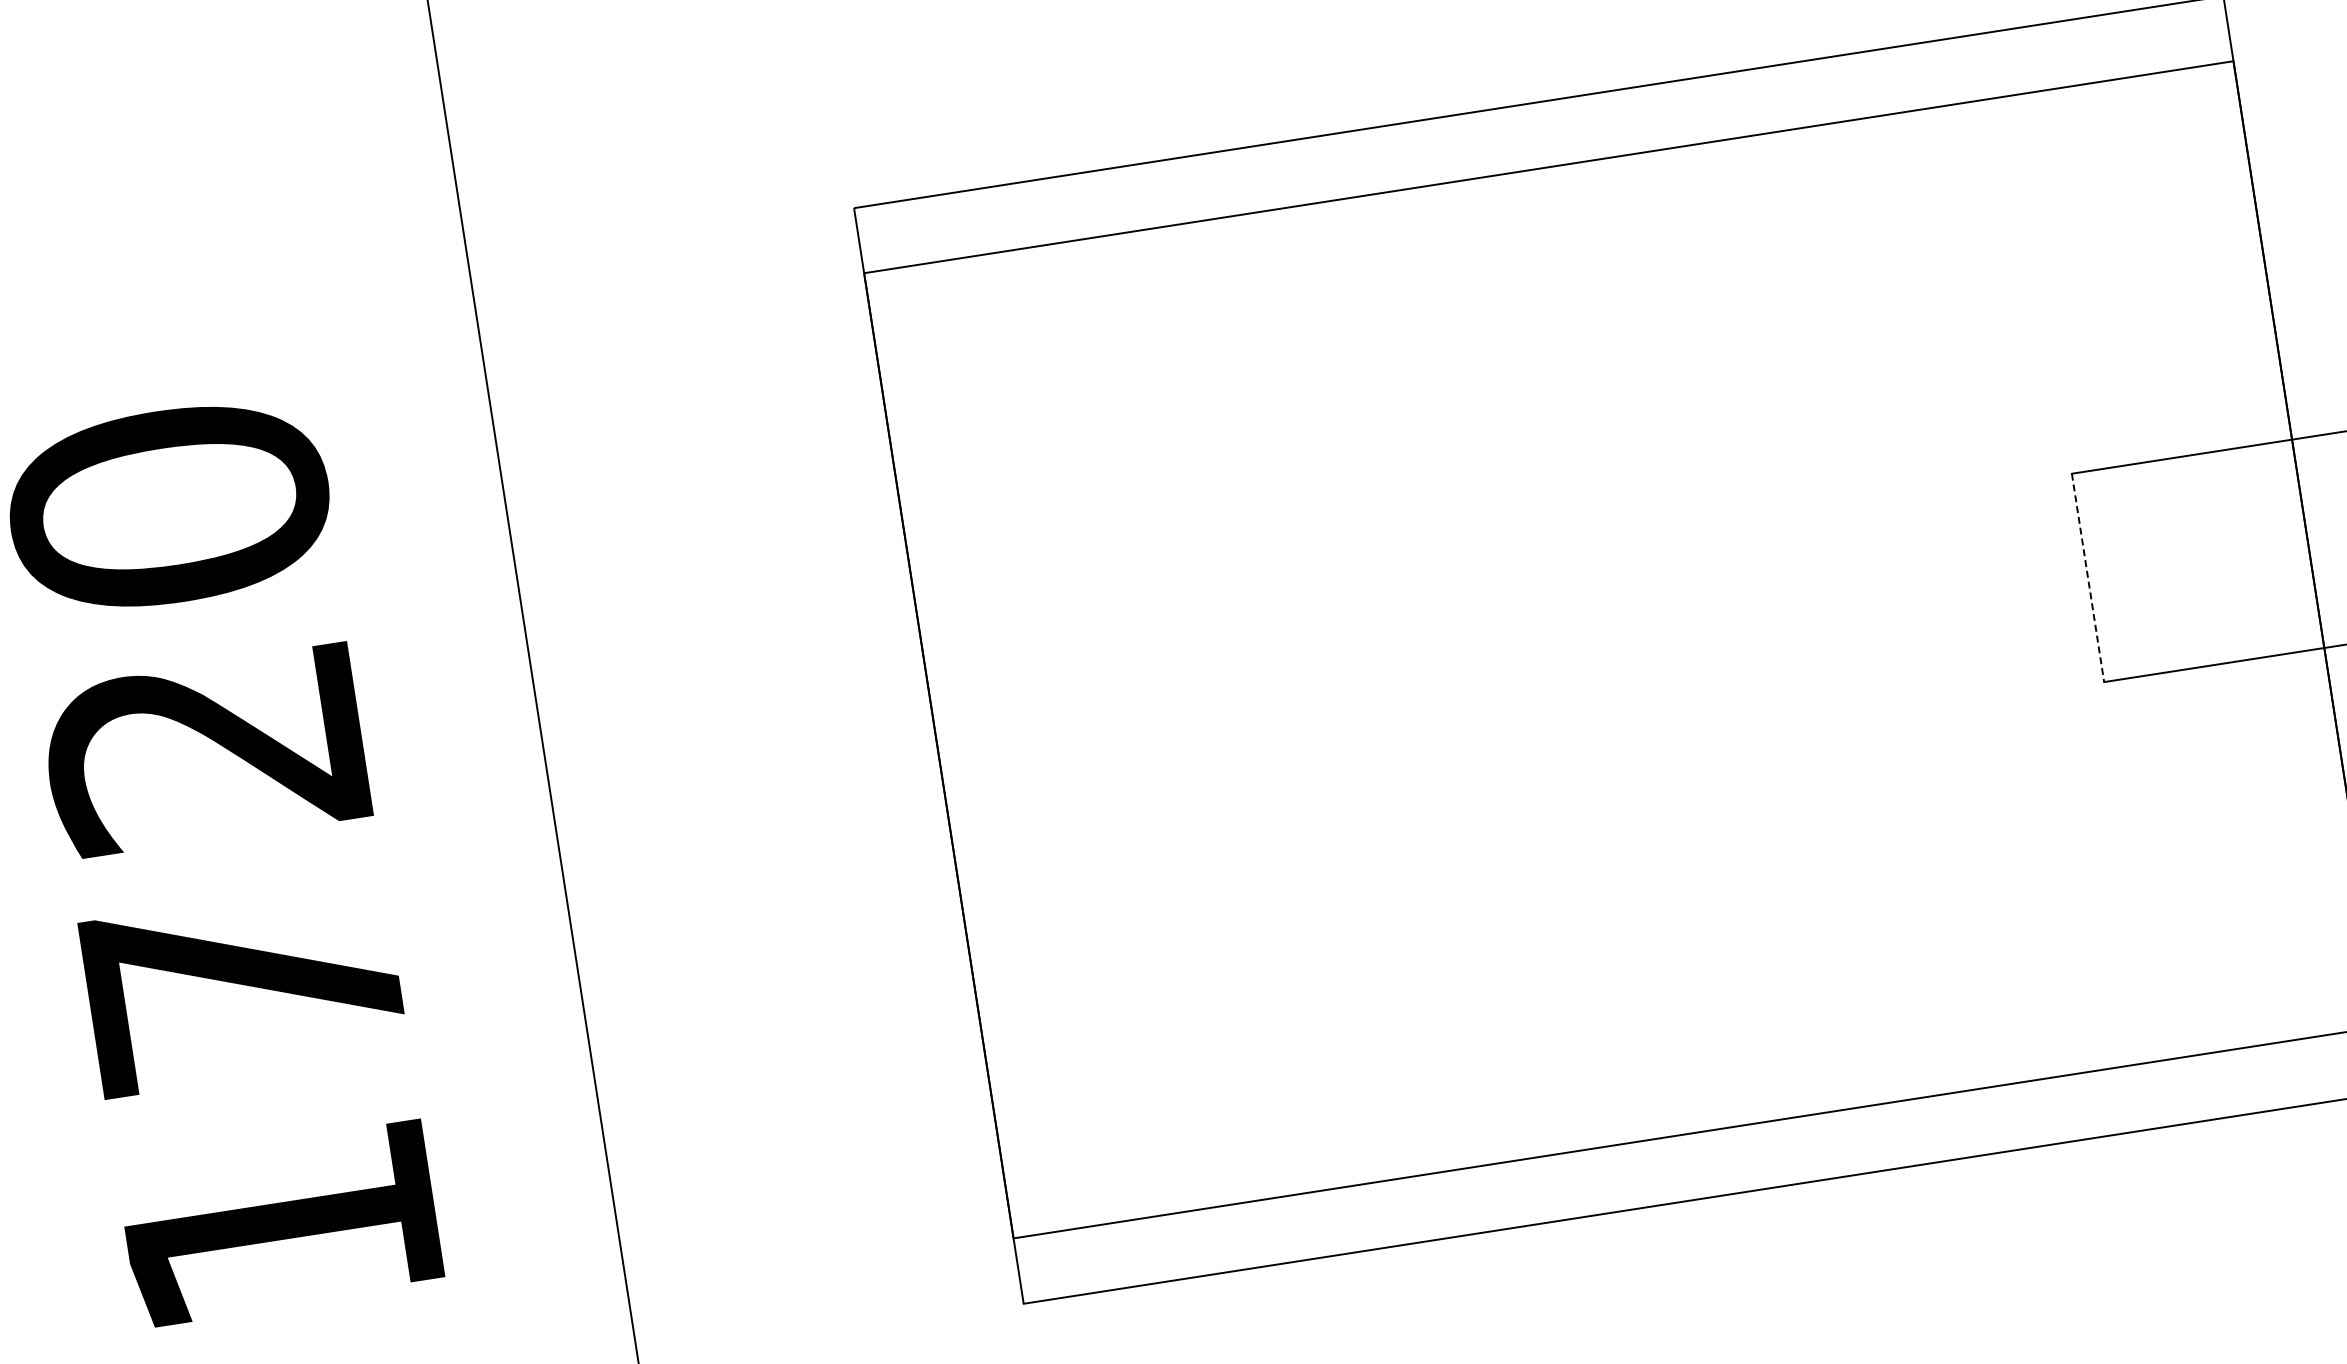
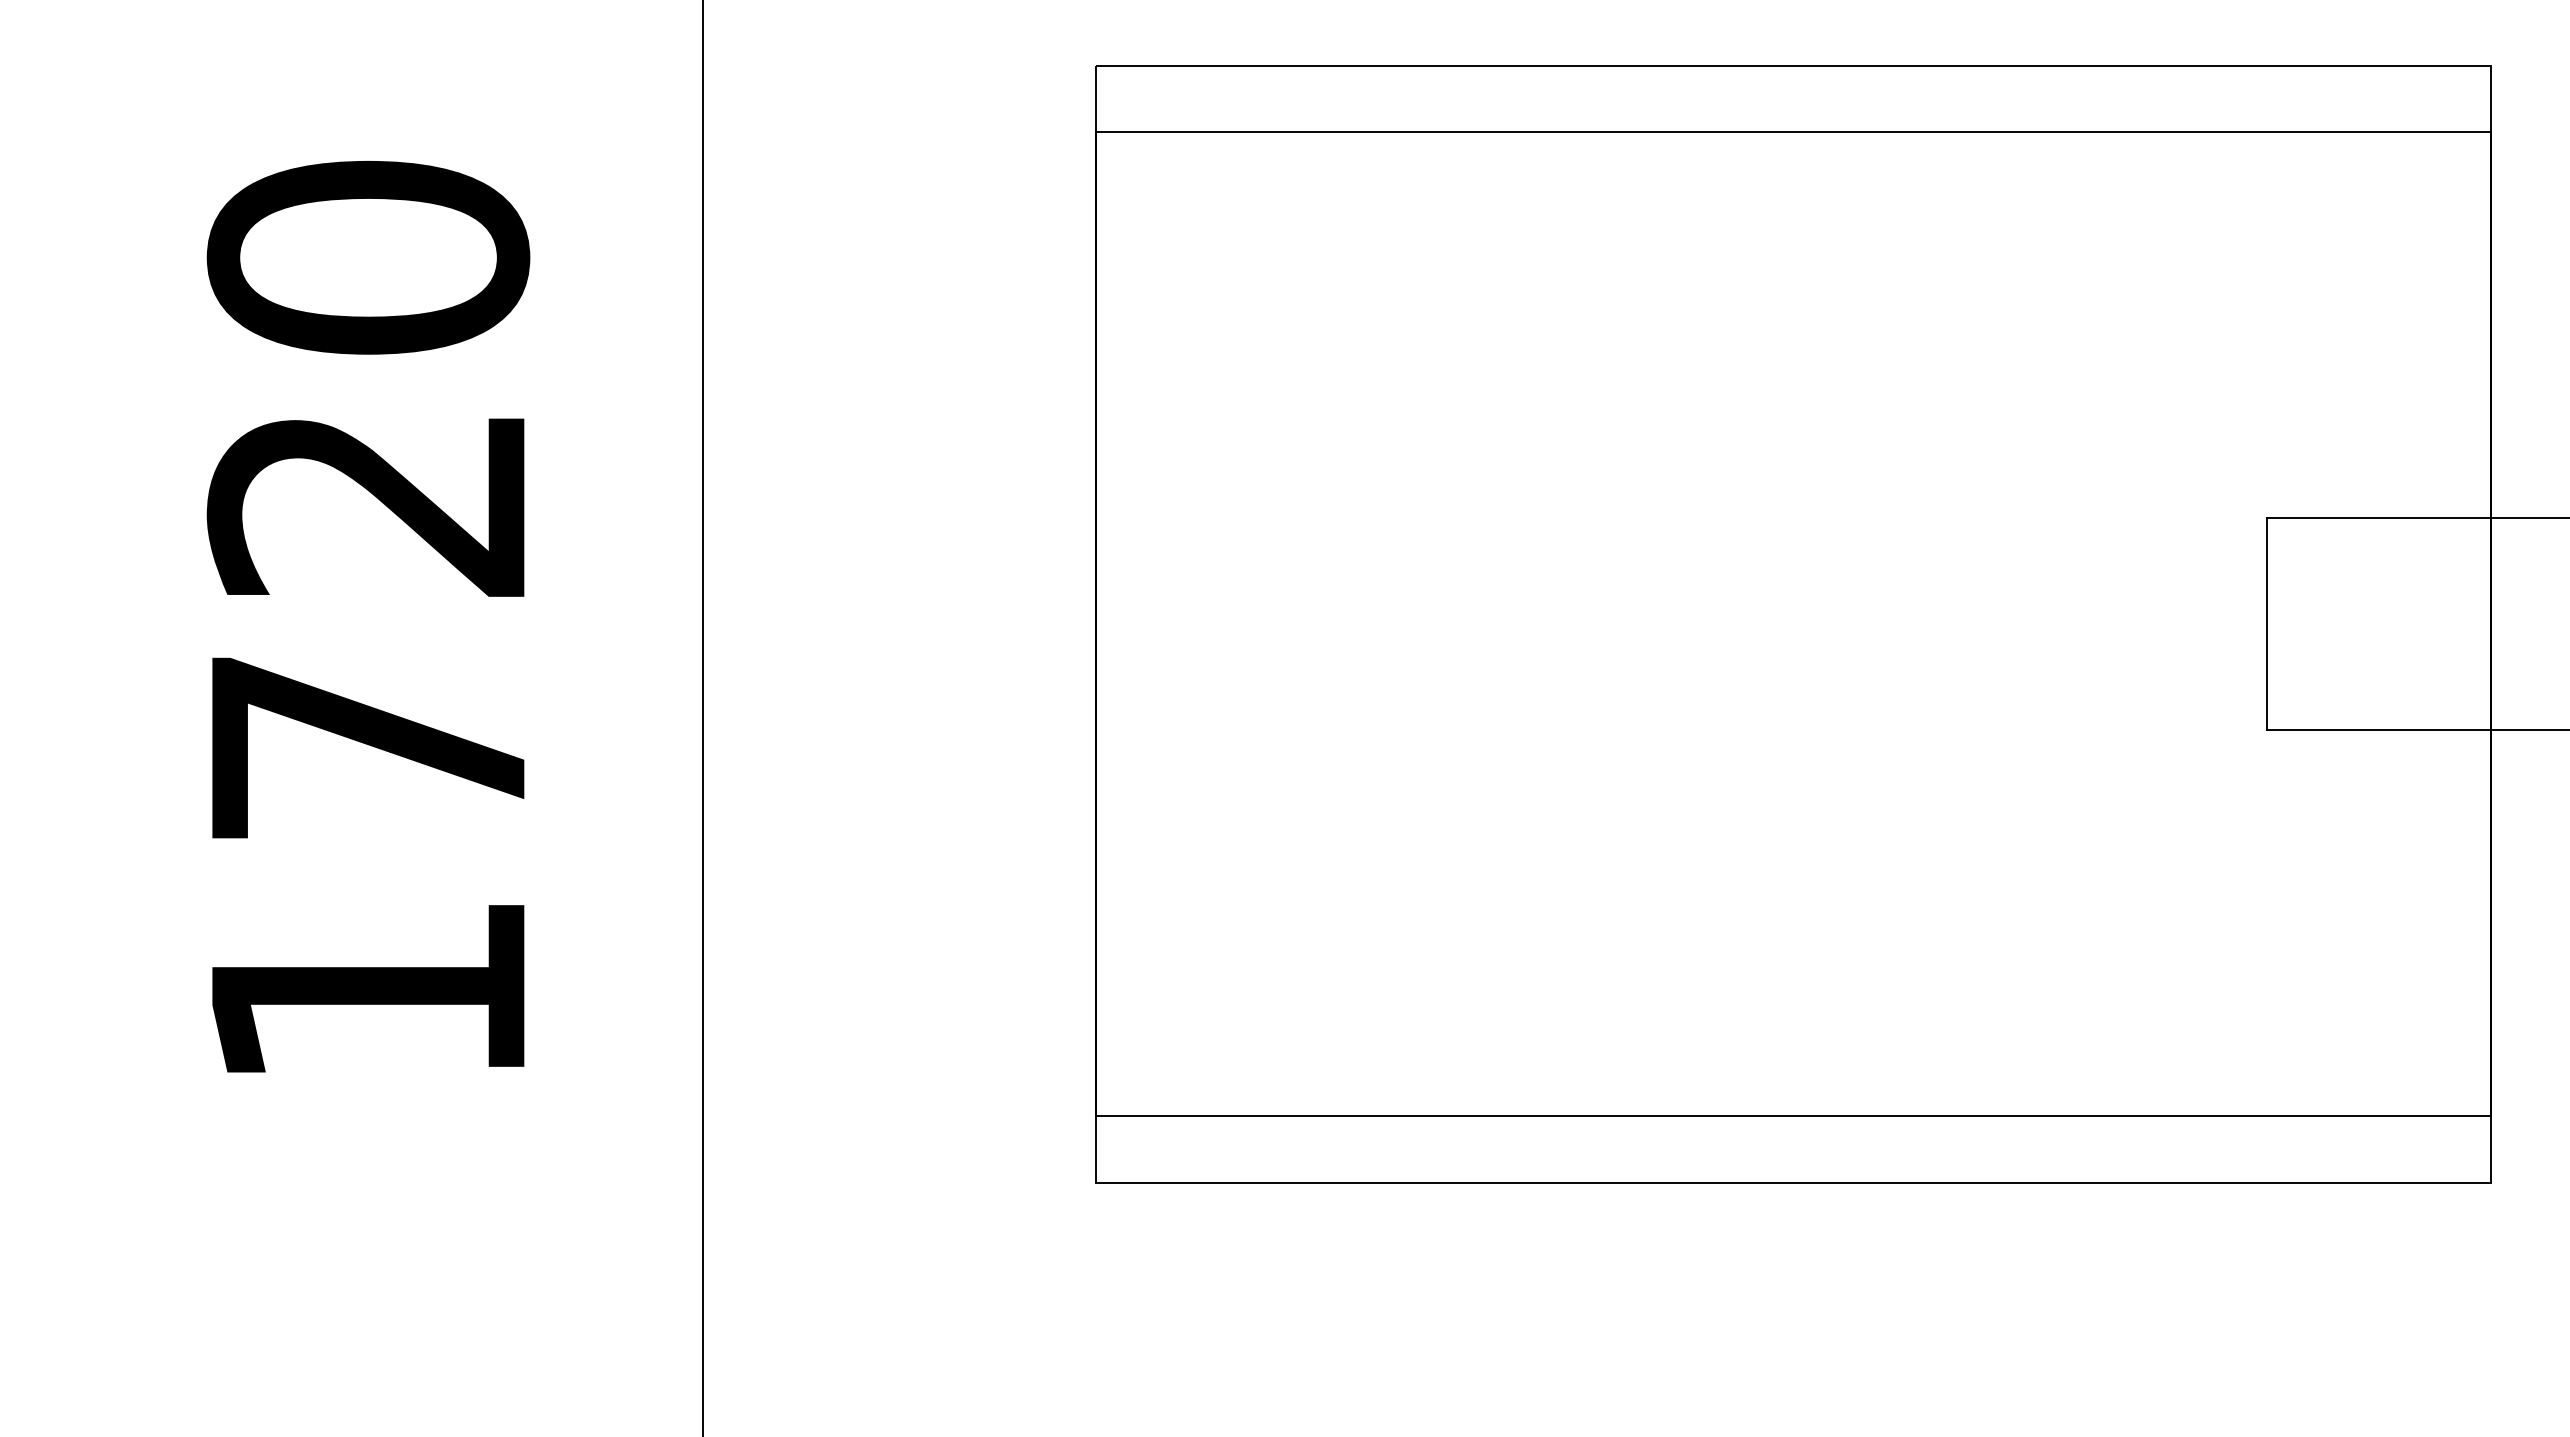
line: (2088, 578) -> (2266, 624), dashed -> solid

